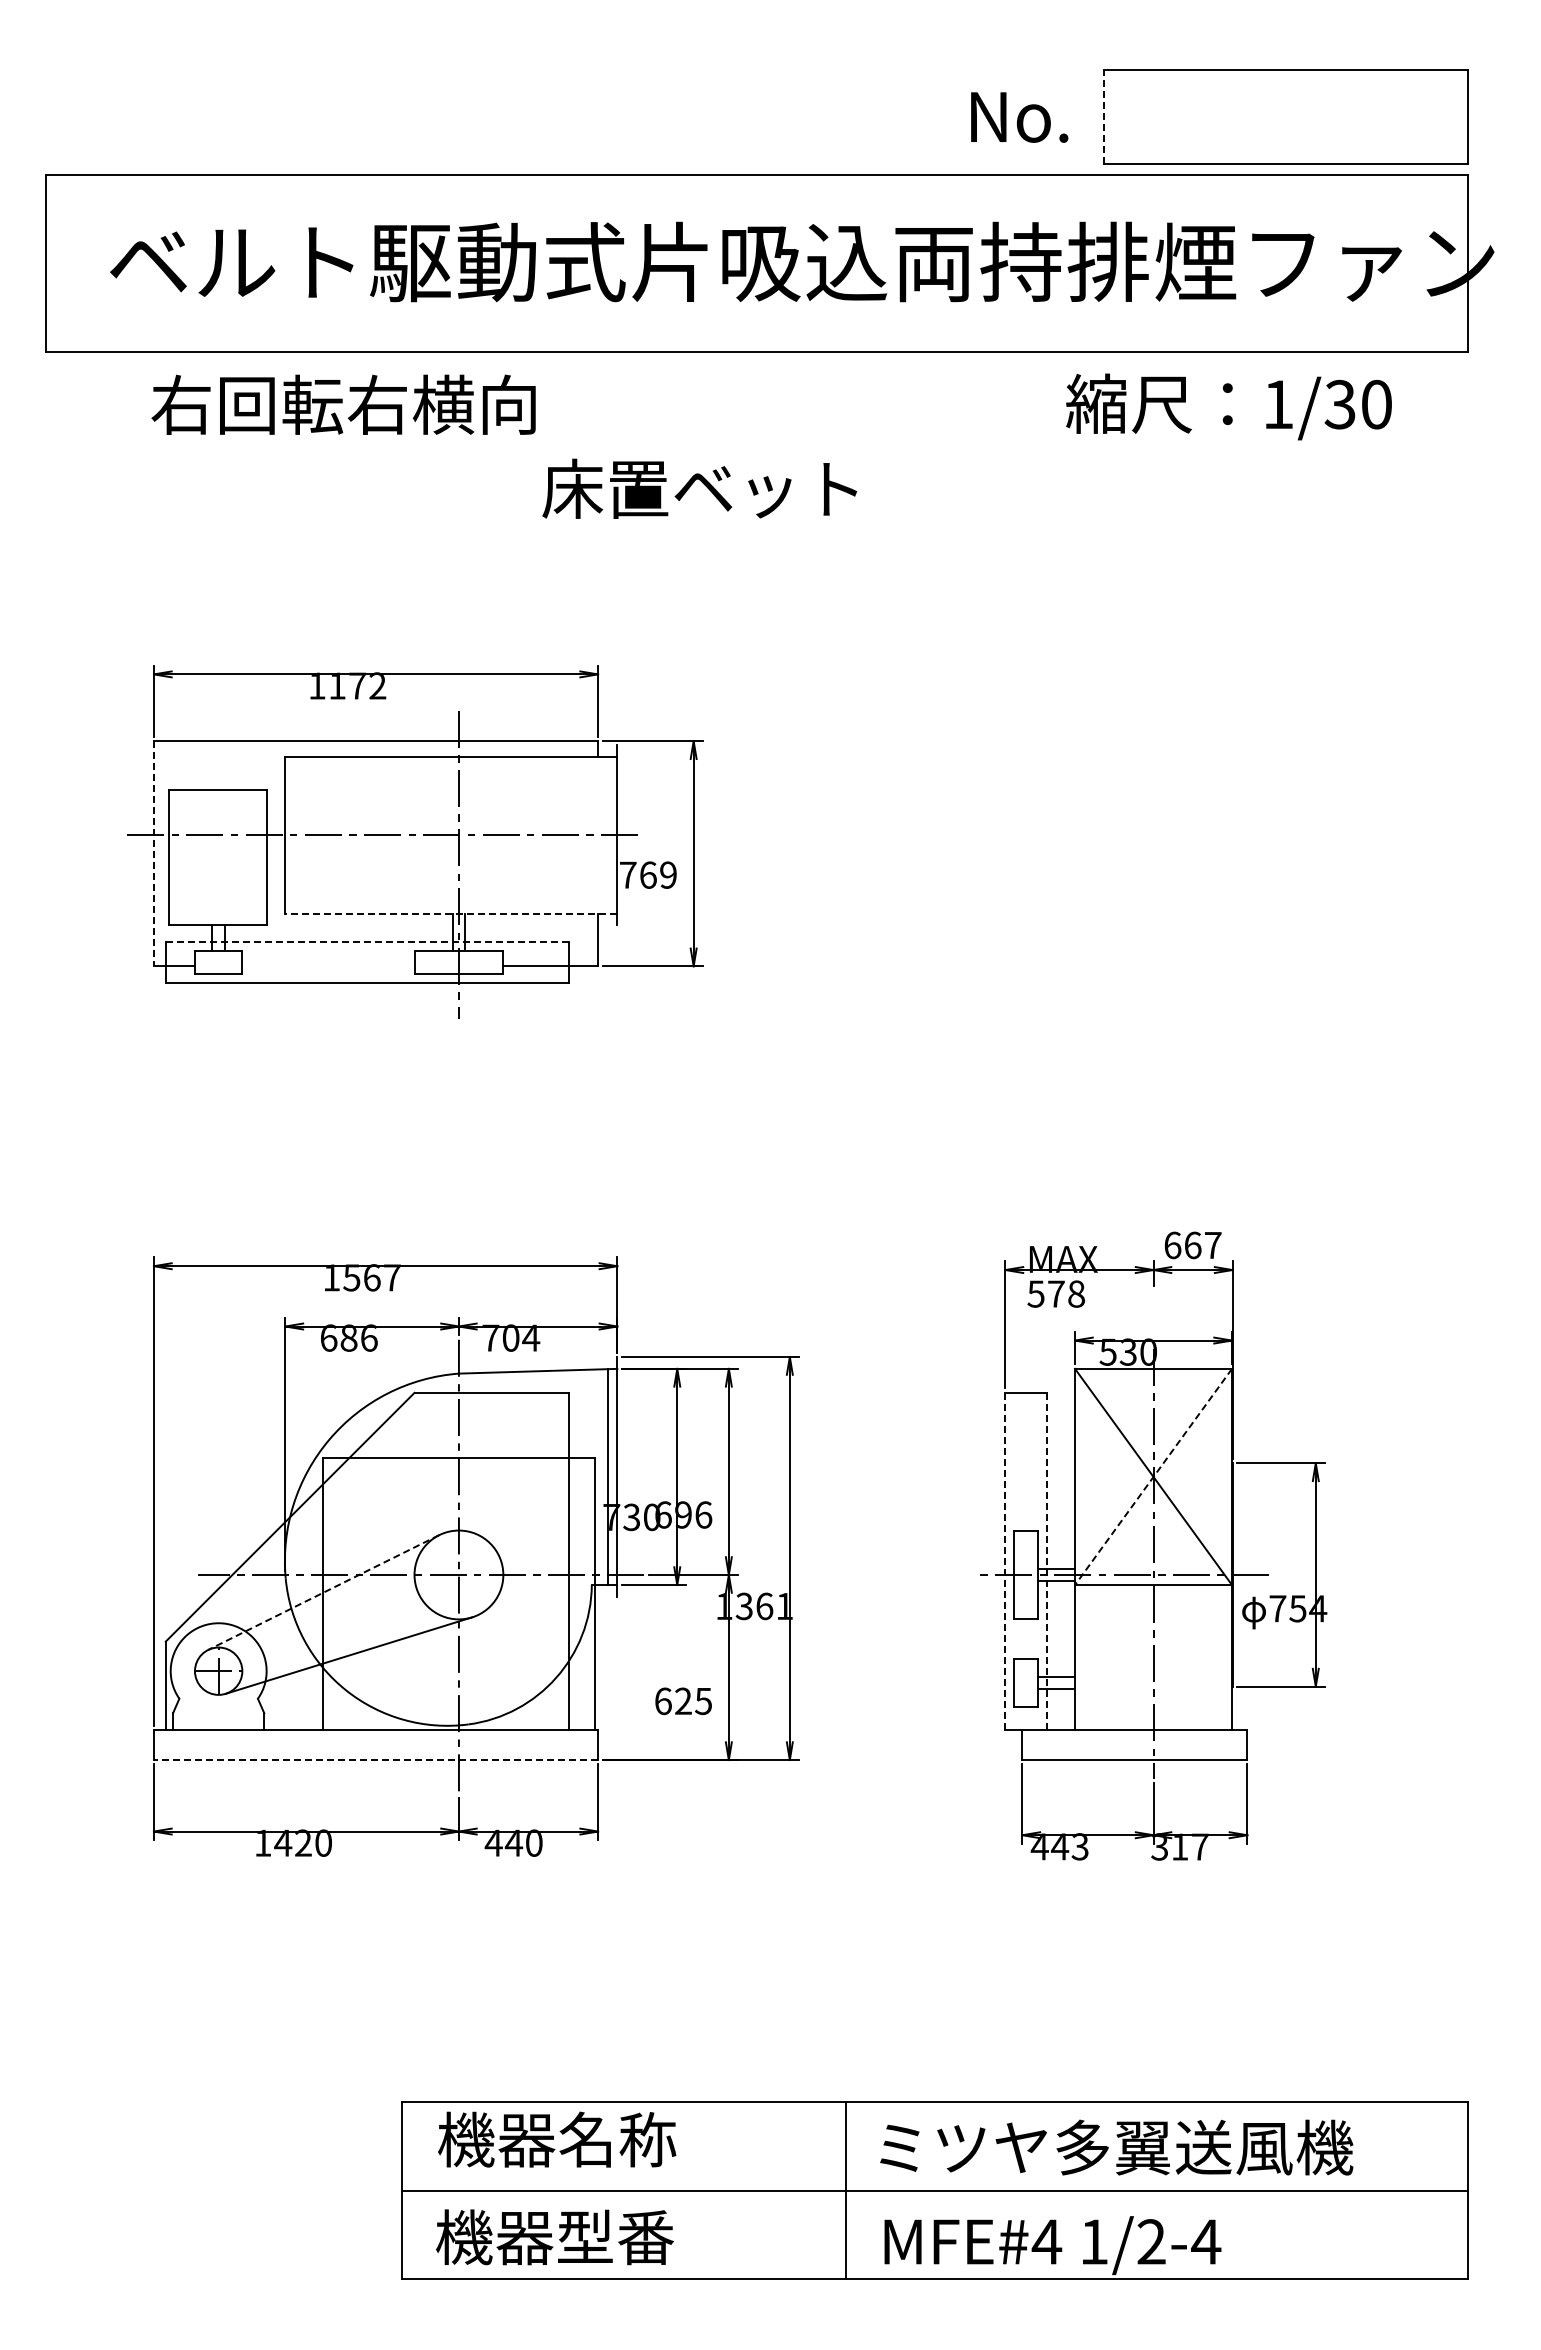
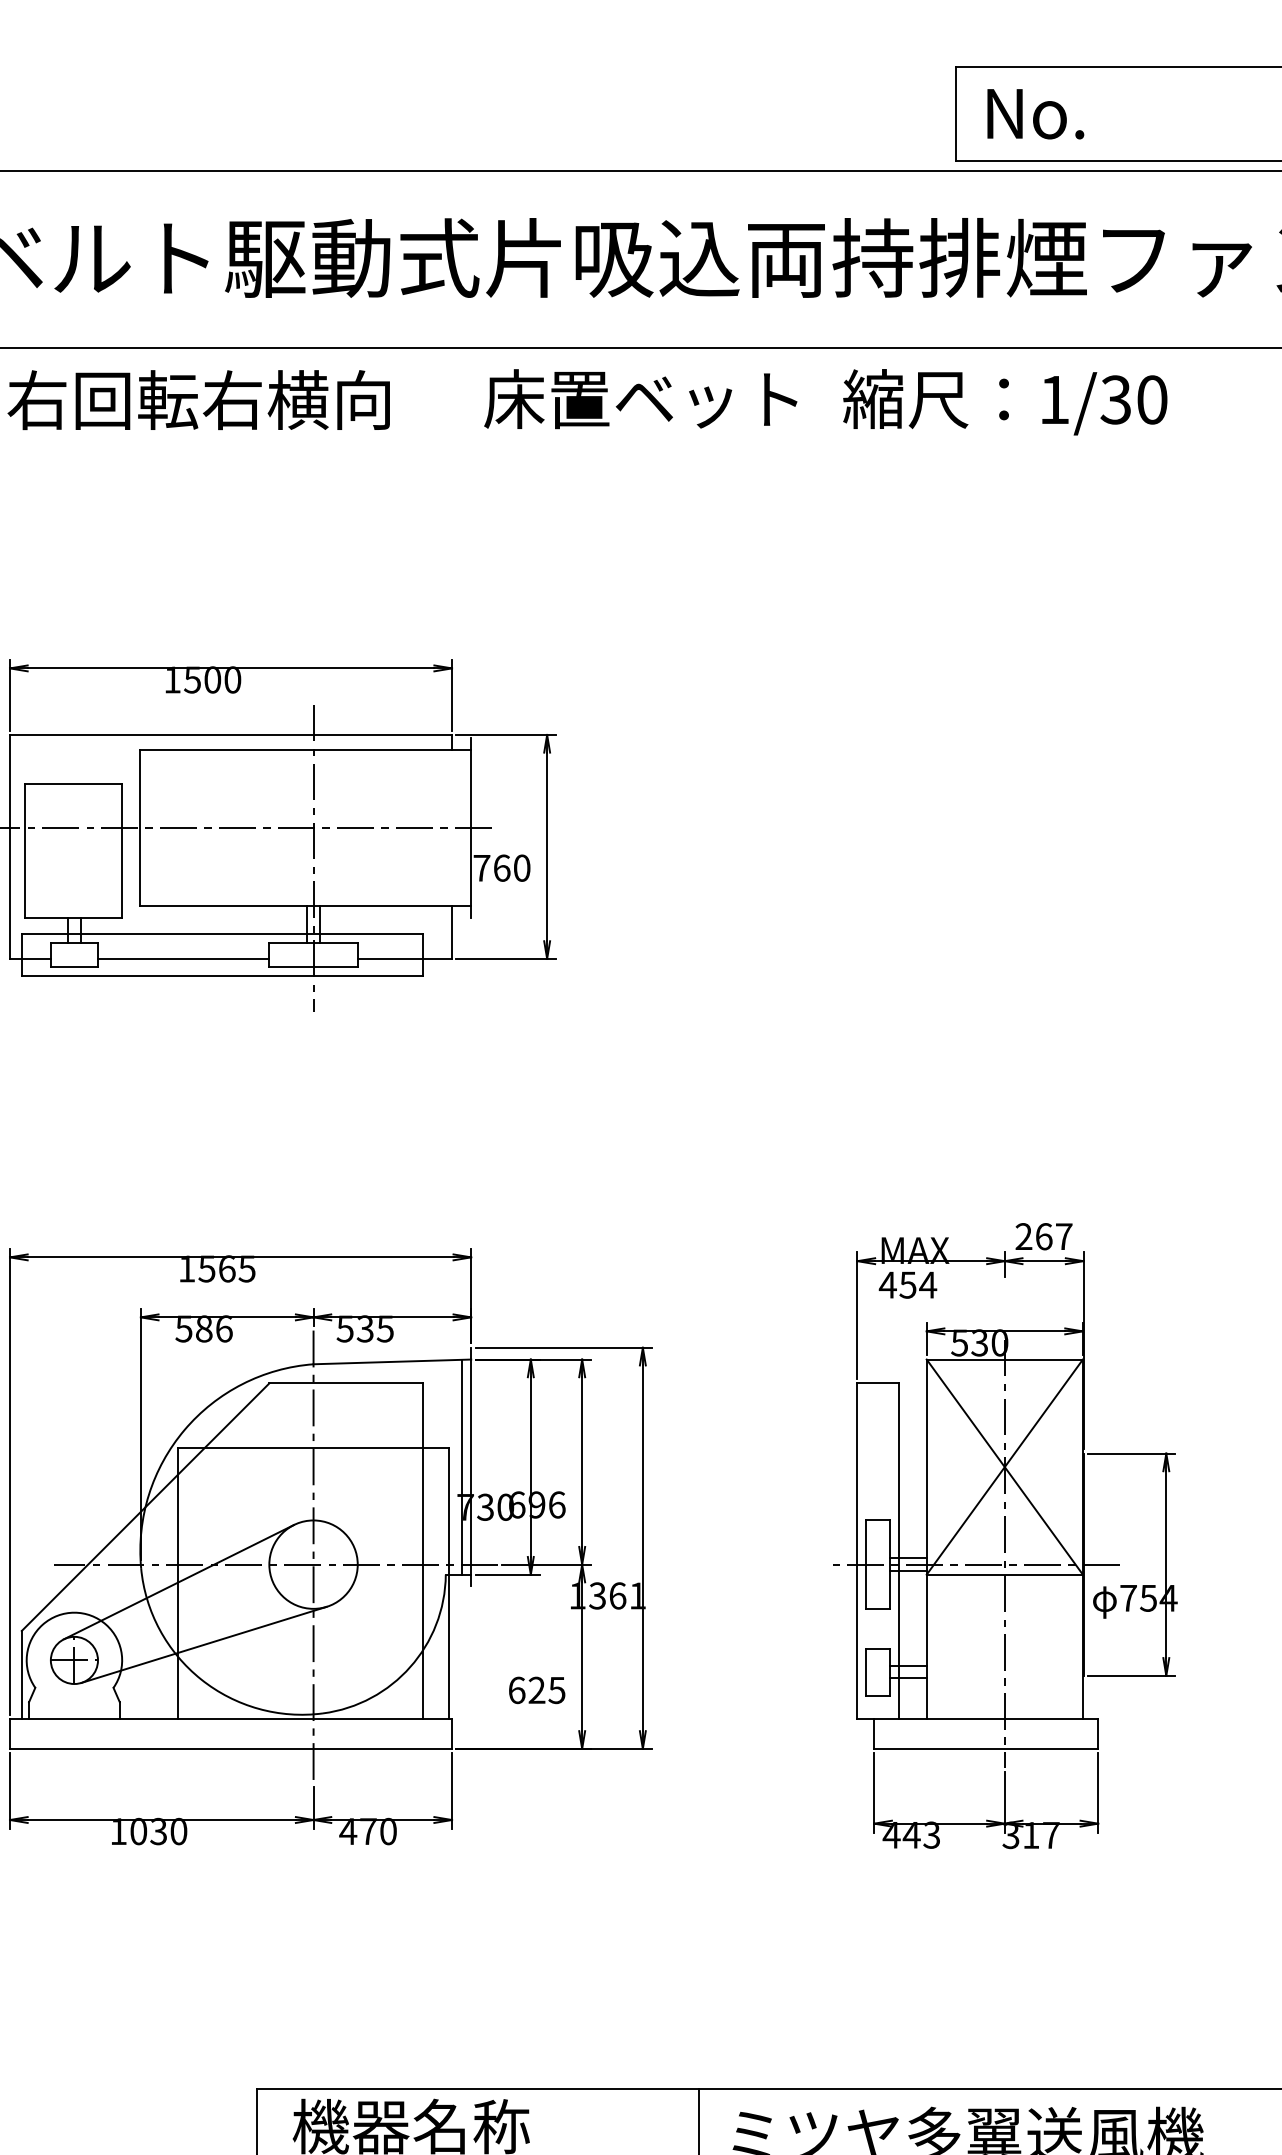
text: (1019, 117) -> (1035, 114), moved
line: (1104, 117) -> (956, 114), dashed -> solid
text: (1228, 406) -> (1004, 401), moved
text: (699, 488) -> (640, 398), moved
text: (357, 685) -> (212, 679), 1172 -> 1500
line: (153, 853) -> (9, 846), dashed -> solid
text: (668, 874) -> (522, 867), 769 -> 760
line: (450, 913) -> (305, 906), dashed -> solid
line: (366, 941) -> (221, 934), dashed -> solid
line: (328, 966) -> (183, 959), added
text: (1172, 1245) -> (1023, 1236), 667 -> 267
text: (391, 1277) -> (246, 1268), 1567 -> 1565
text: (1056, 1293) -> (908, 1284), 578 -> 454
text: (328, 1337) -> (183, 1328), 686 -> 586
text: (511, 1337) -> (365, 1328), 704 -> 535
line: (1153, 1476) -> (1004, 1466), dashed -> solid
line: (1005, 1561) -> (857, 1551), dashed -> solid
line: (1046, 1561) -> (898, 1551), dashed -> solid
line: (323, 1592) -> (178, 1582), dashed -> solid
line: (375, 1760) -> (230, 1749), dashed -> solid
text: (292, 1842) -> (147, 1830), 1420 -> 1030
text: (513, 1842) -> (367, 1830), 440 -> 470

